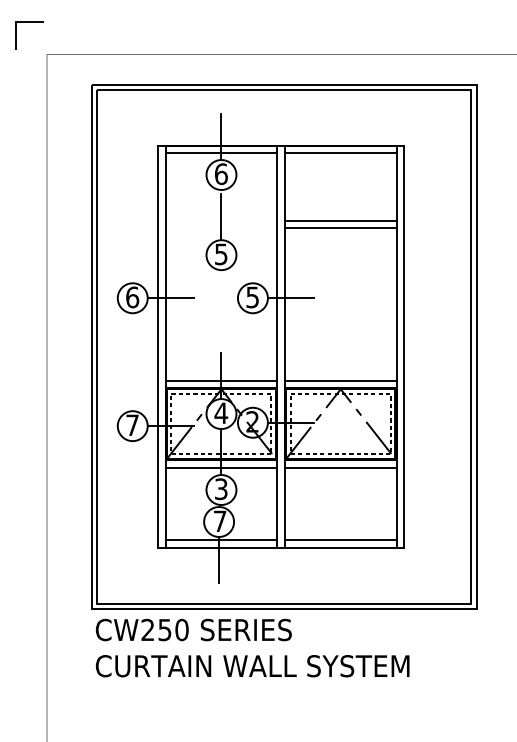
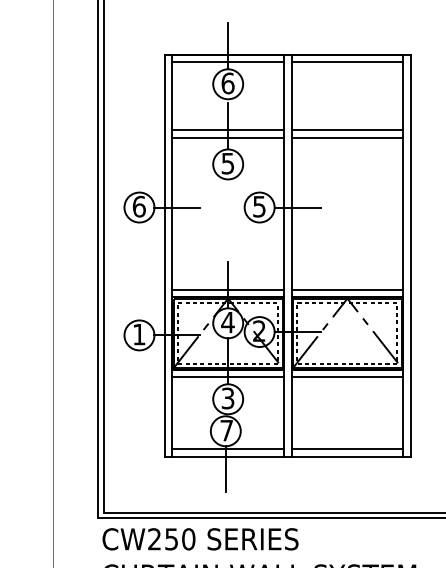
line: (221, 220) -> (228, 129), added
line: (221, 228) -> (228, 137), added
text: (132, 424) -> (139, 333), 7 -> 1

